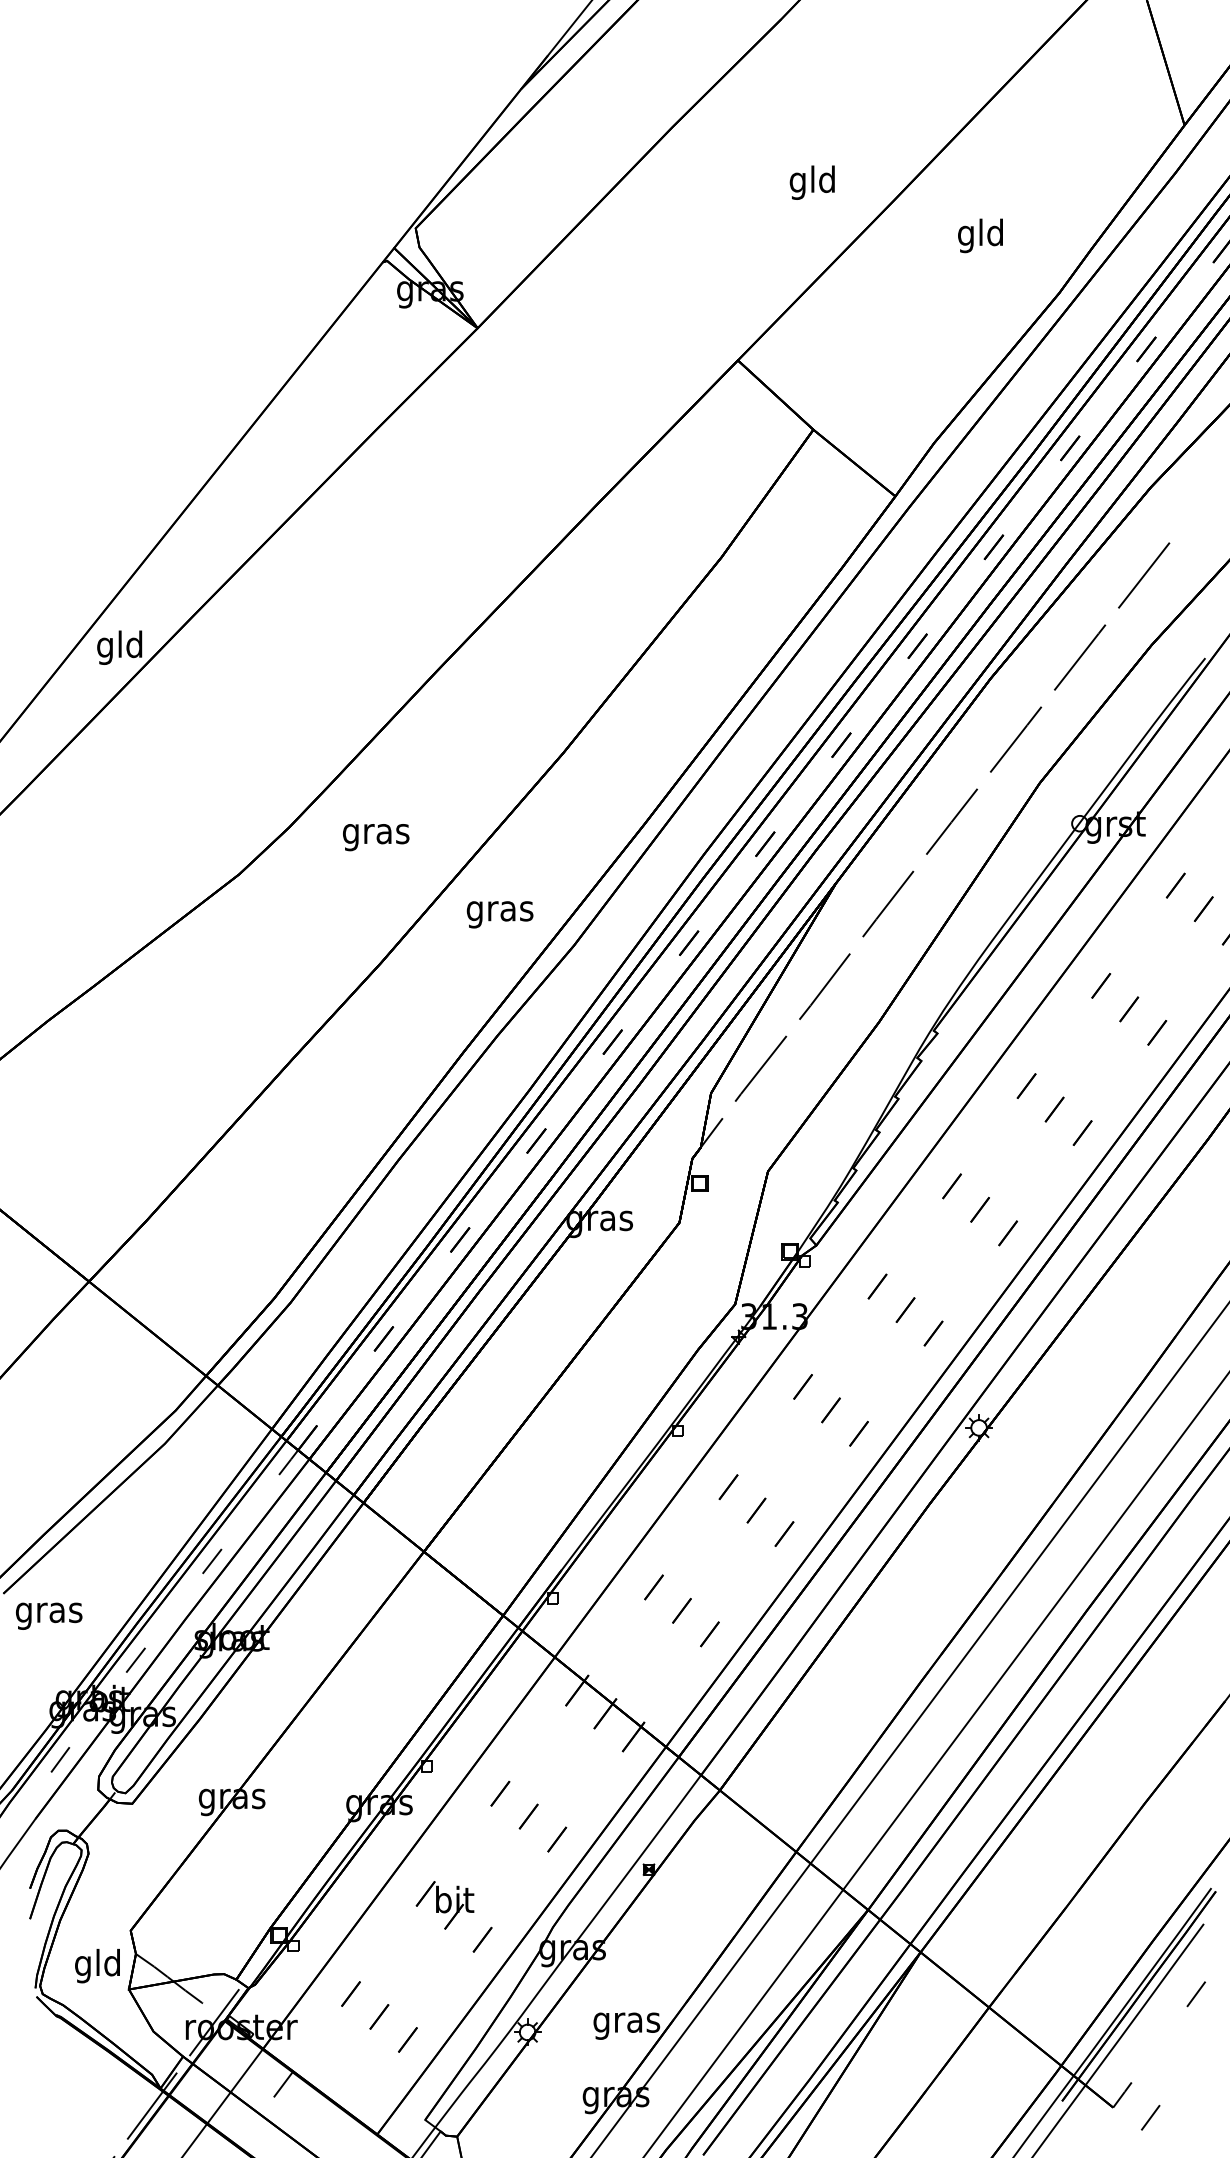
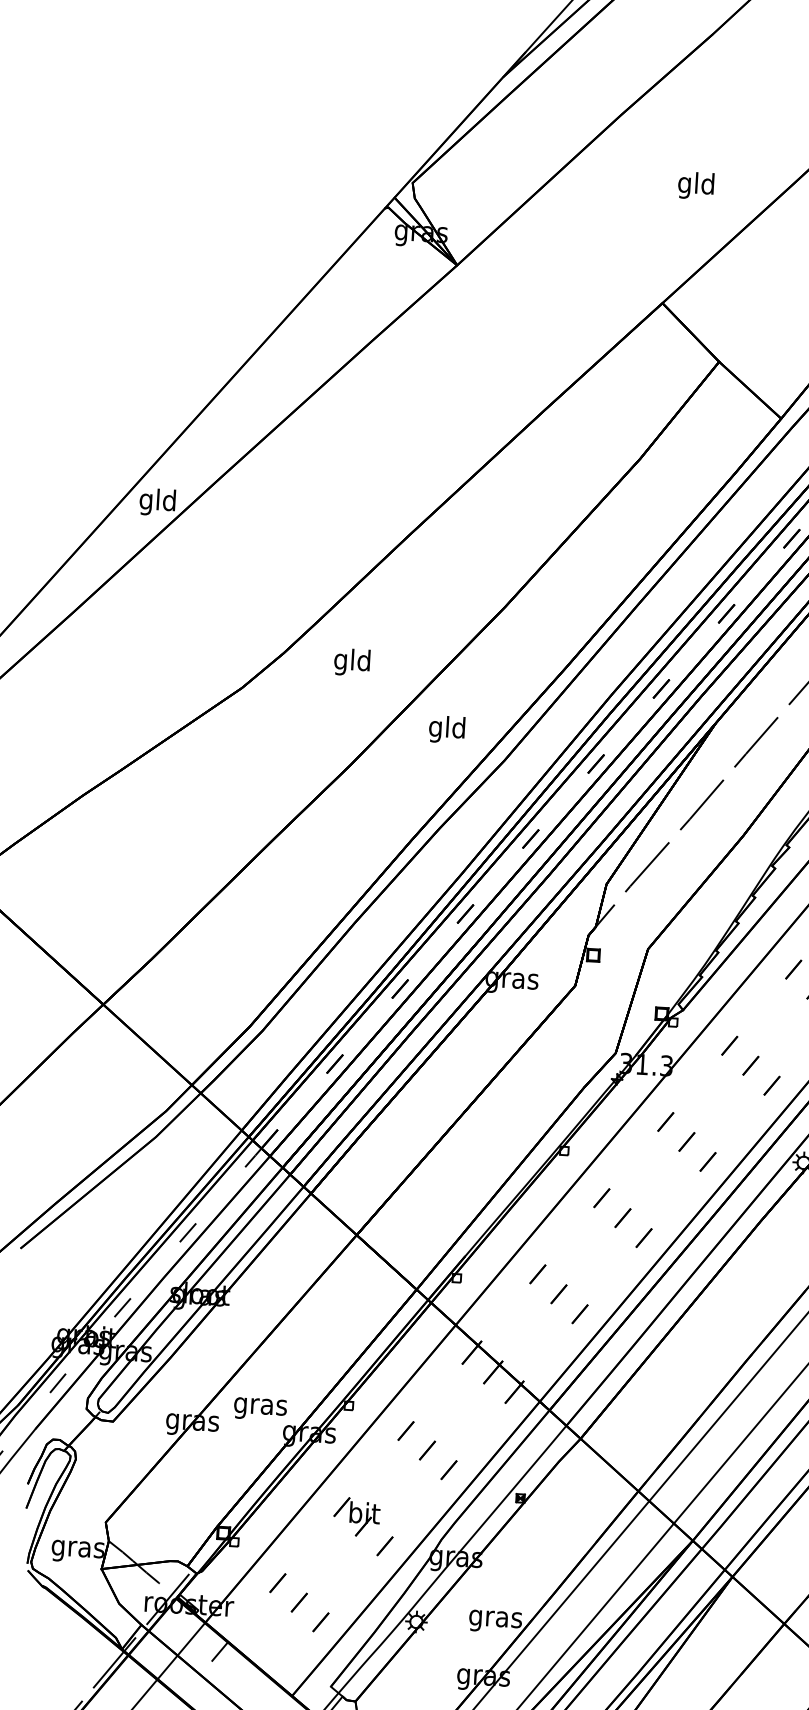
text: (811, 182) -> (695, 185), moved
text: (376, 833) -> (352, 662), gras -> gld
text: (499, 911) -> (446, 729), gras -> gld
text: (49, 1615) -> (260, 1408), moved
text: (97, 1965) -> (77, 1548), gld -> gras

